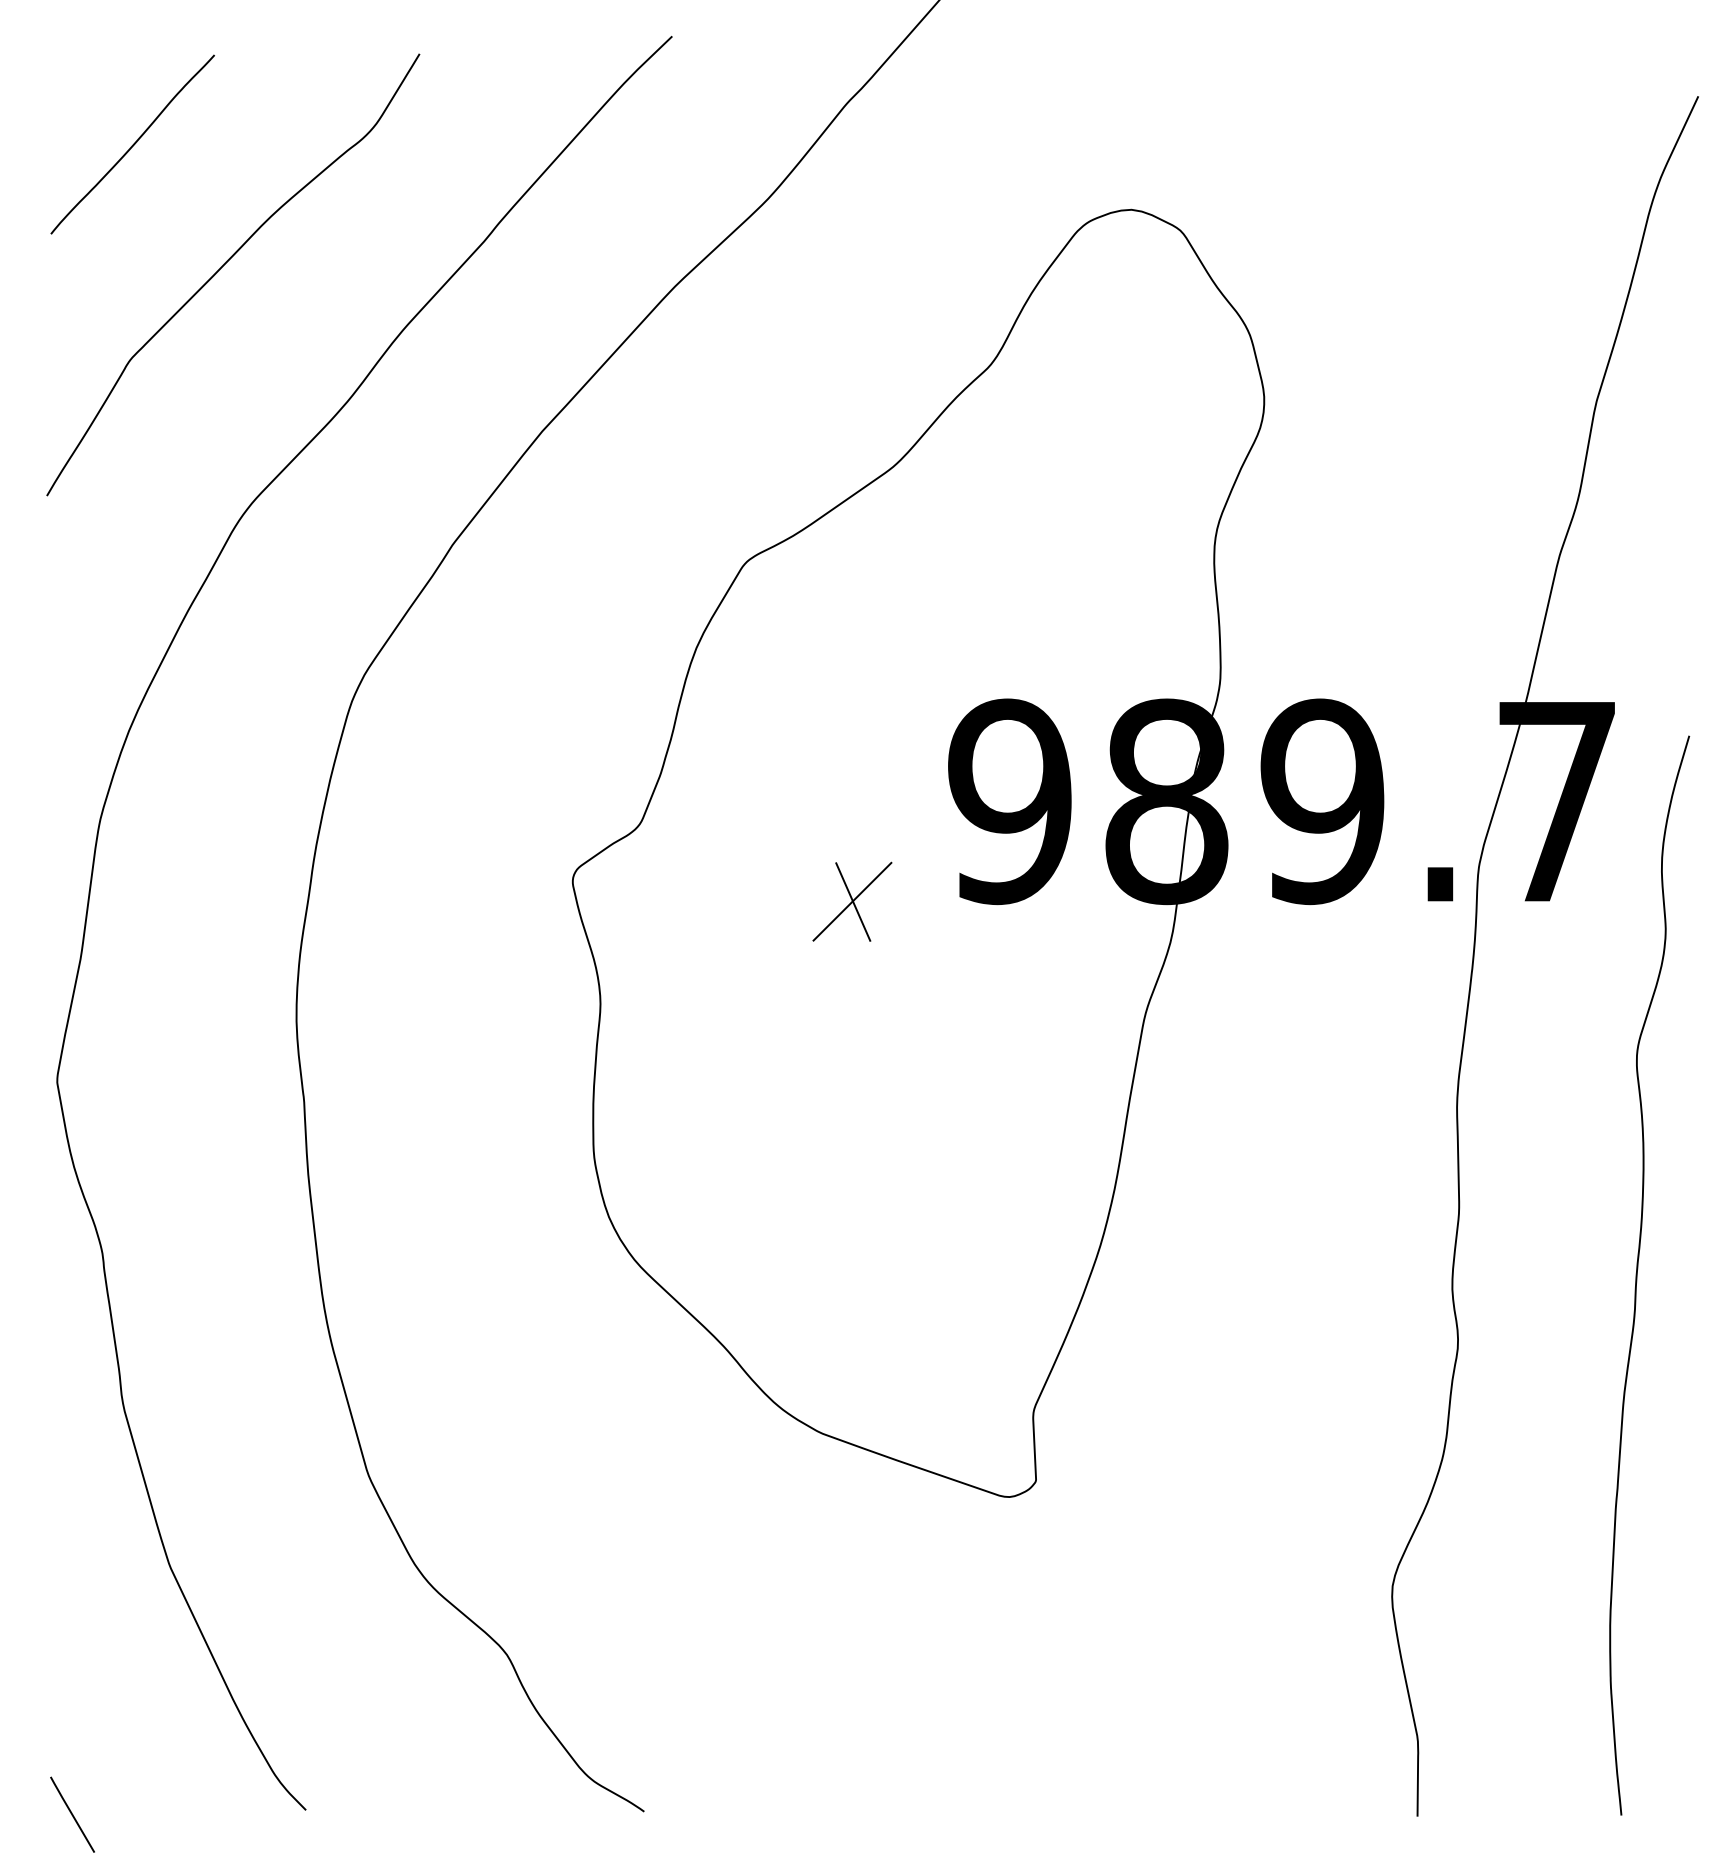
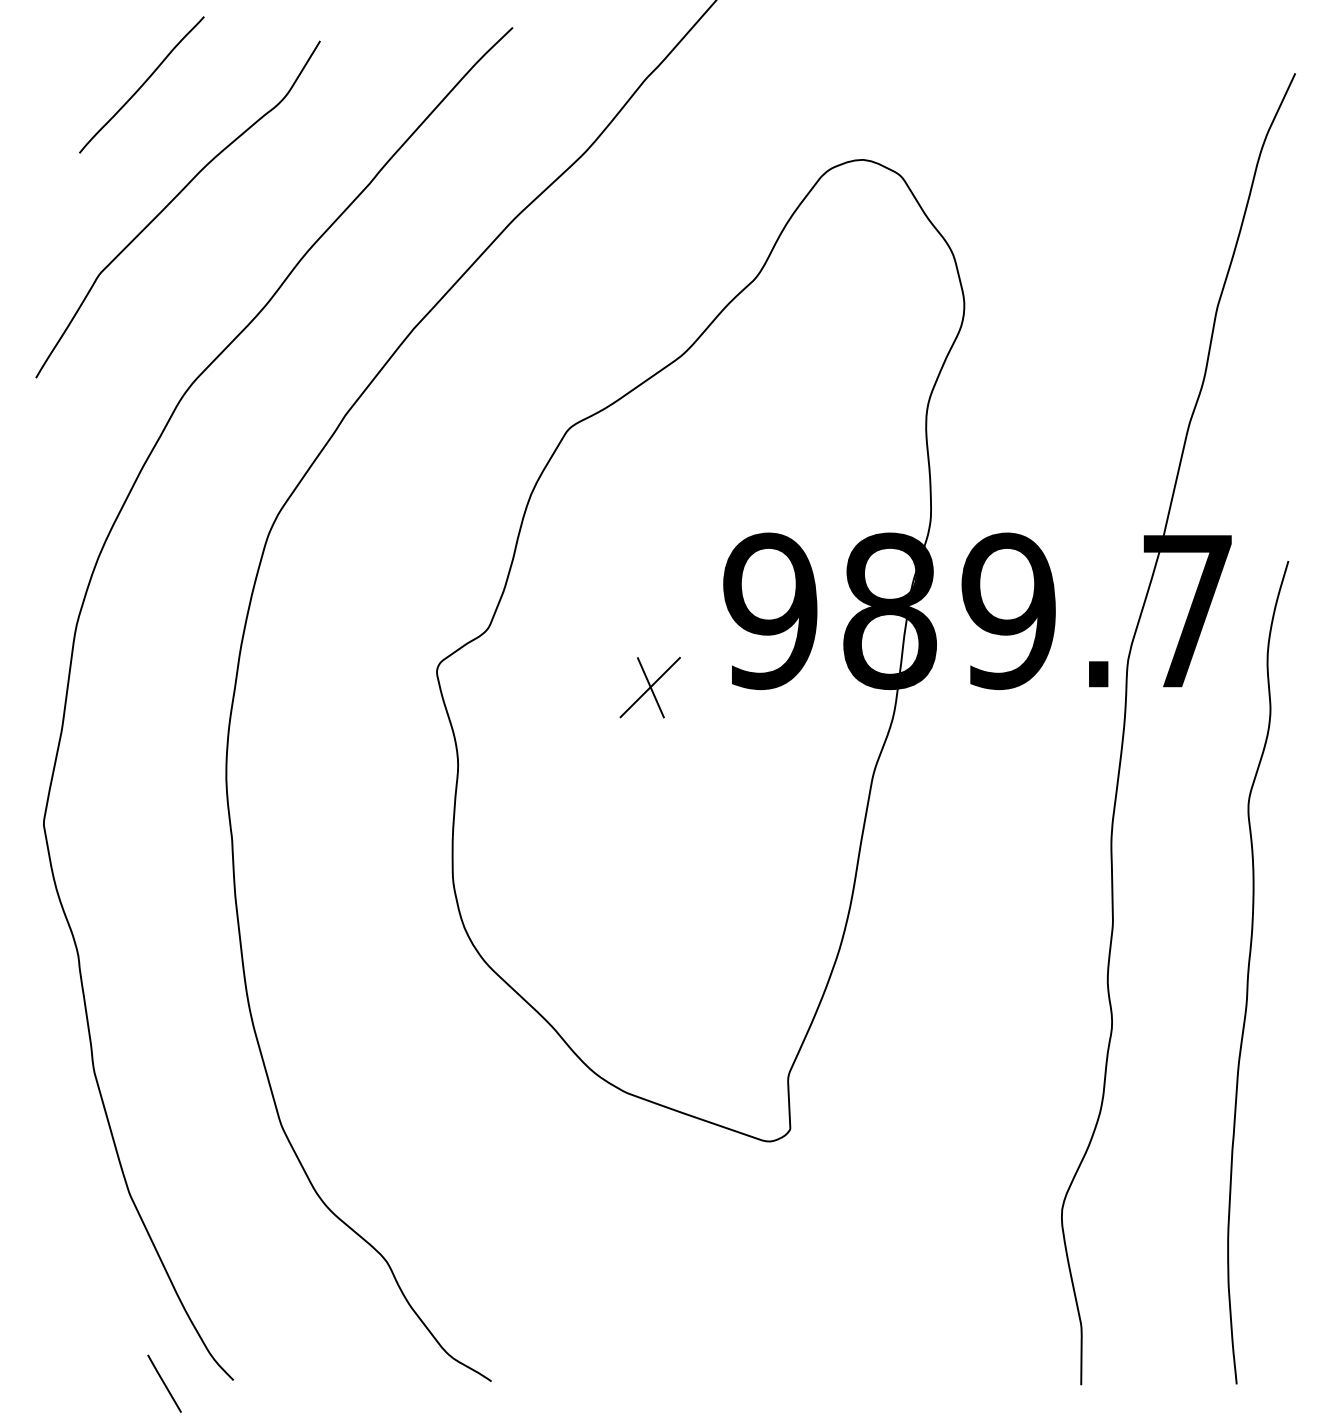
curve: (132, 144) -> (141, 84), moved
line: (72, 1814) -> (164, 1383), moved

